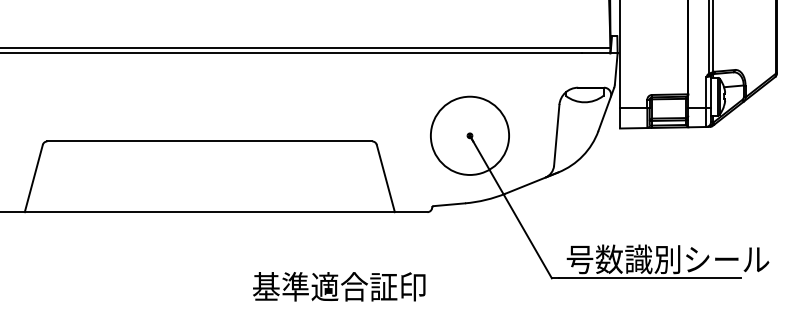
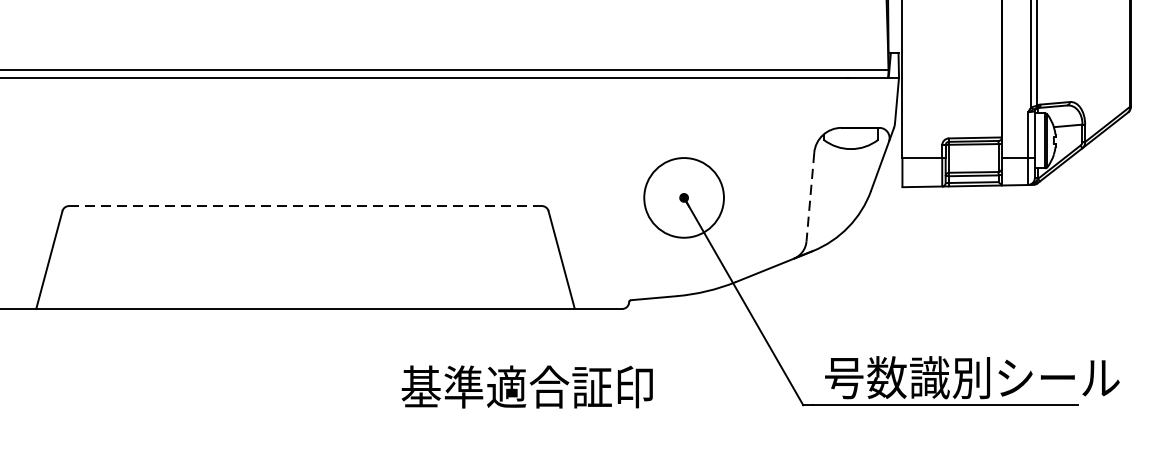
circle: (469, 135) -> (683, 197), size x0.7
line: (556, 135) -> (810, 197), solid -> dashed
line: (210, 141) -> (306, 206), solid -> dashed
text: (339, 286) -> (527, 386), moved

